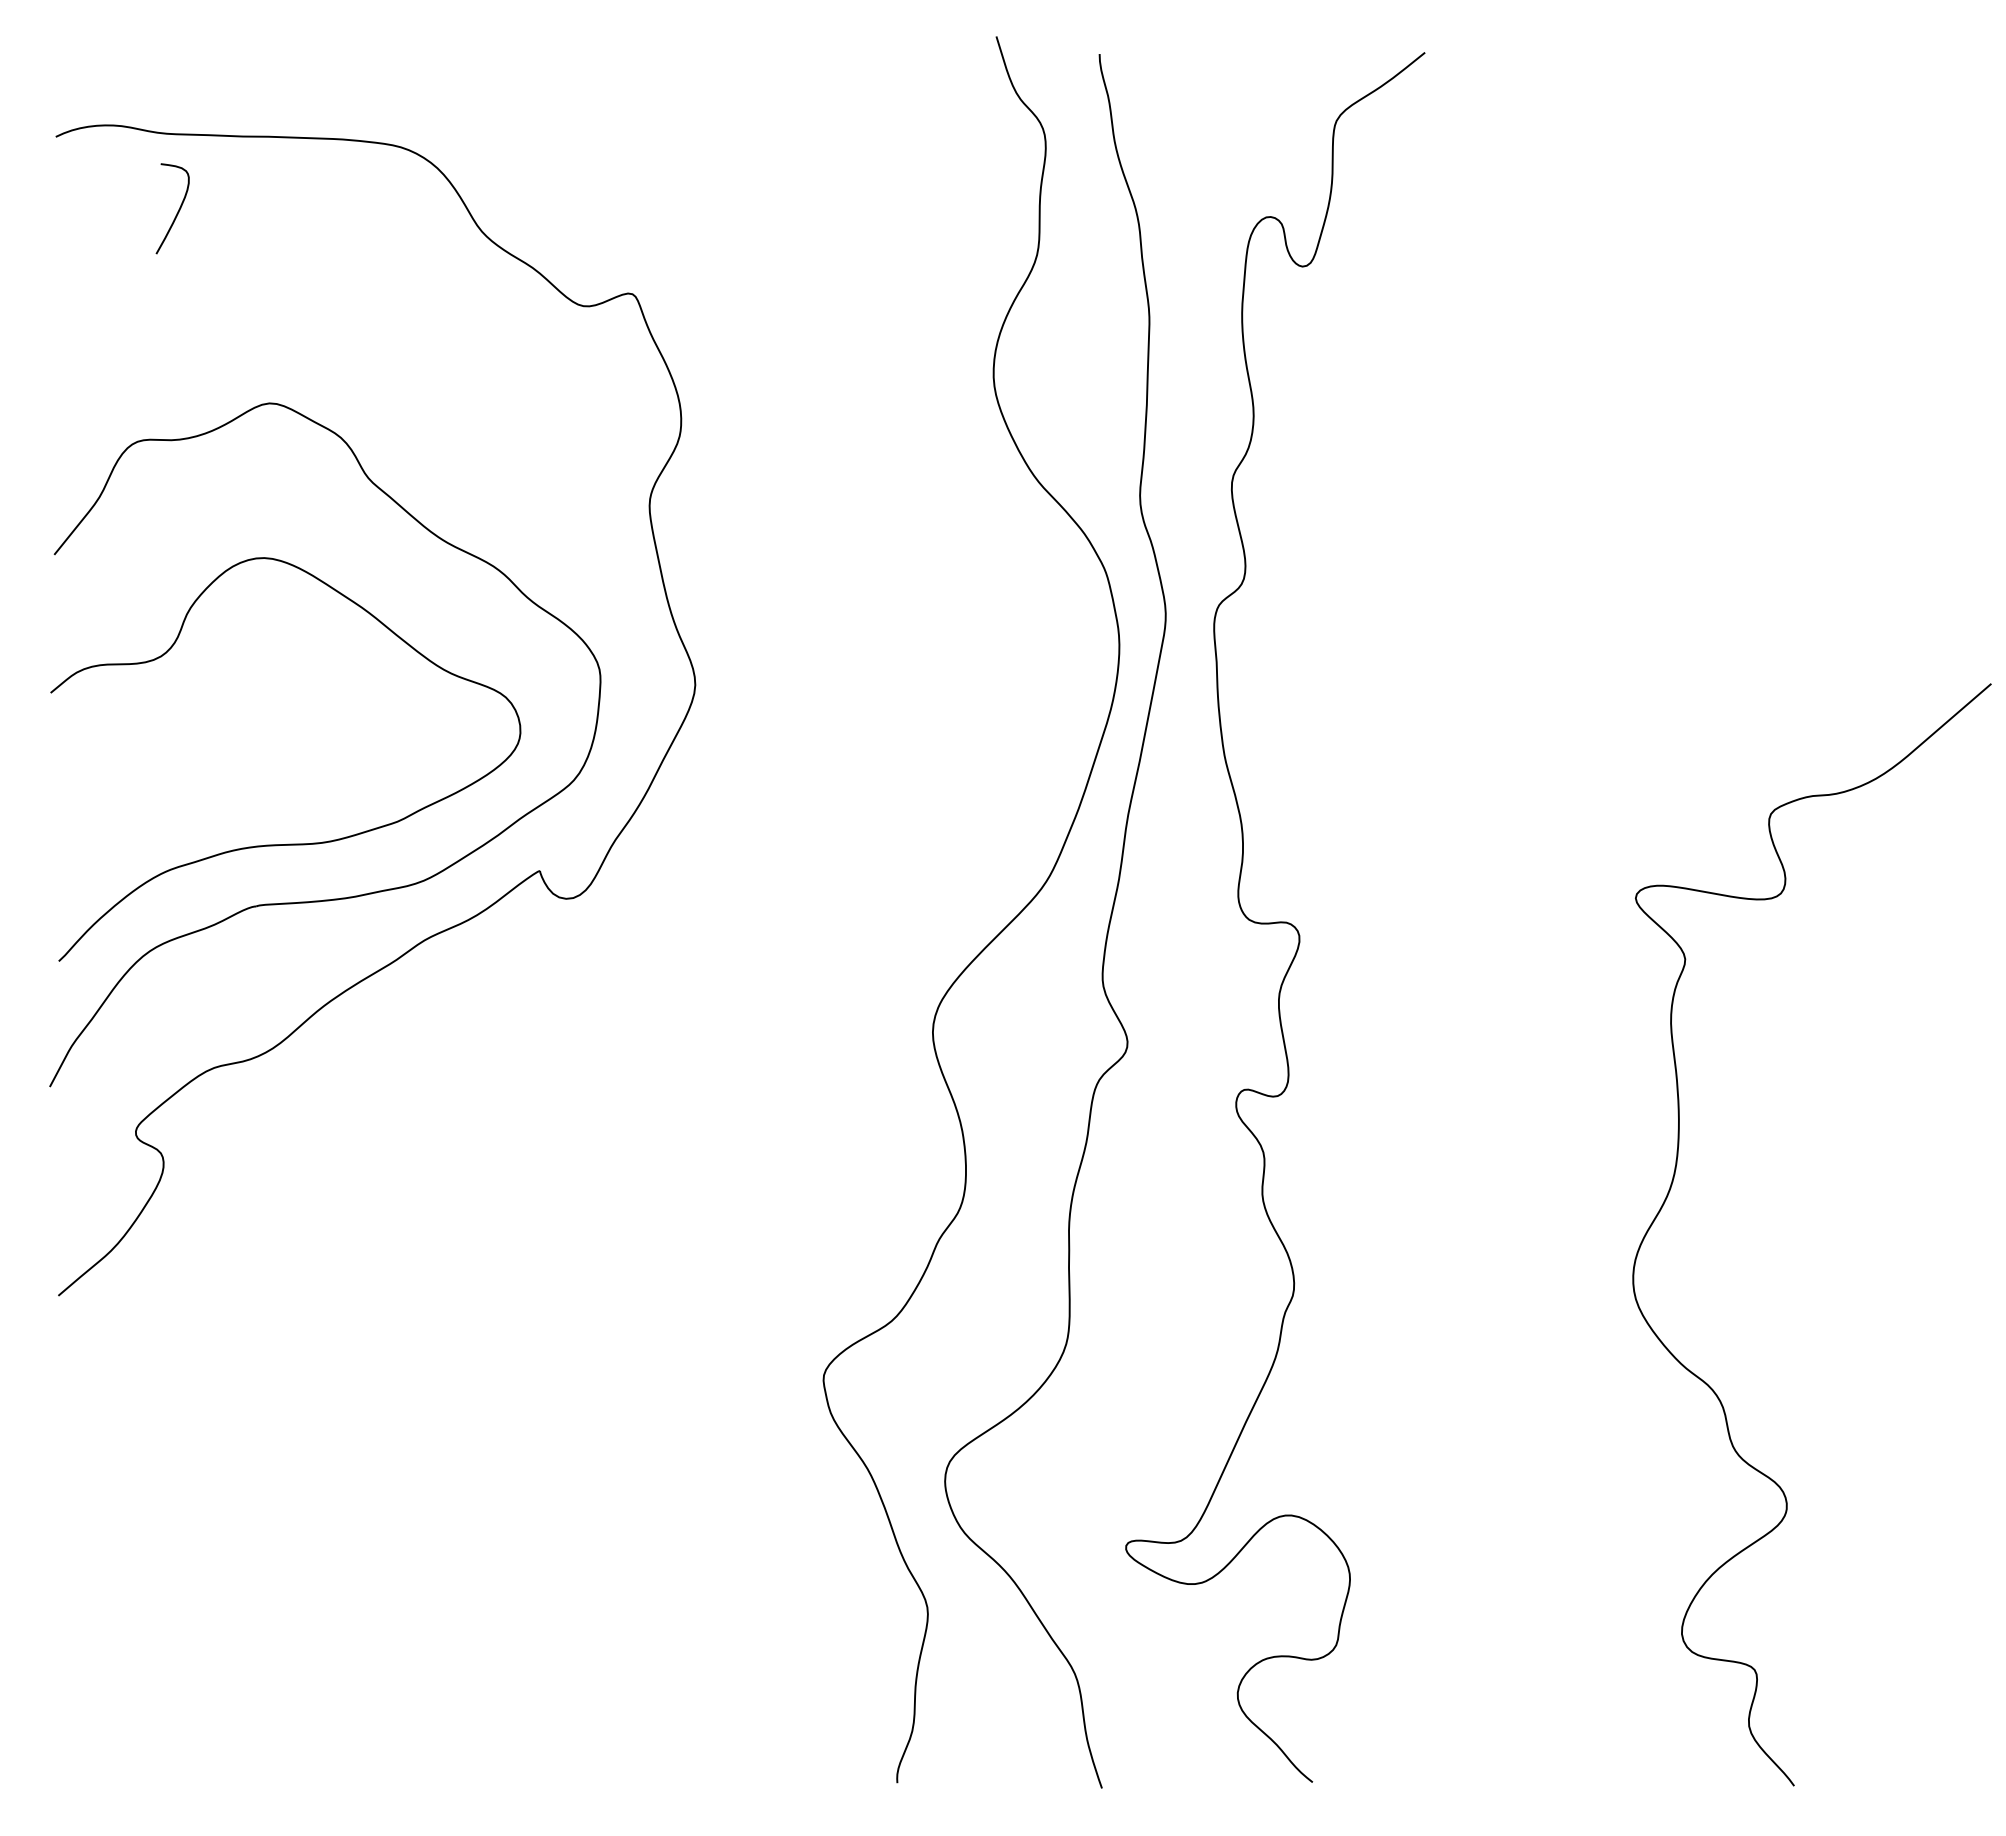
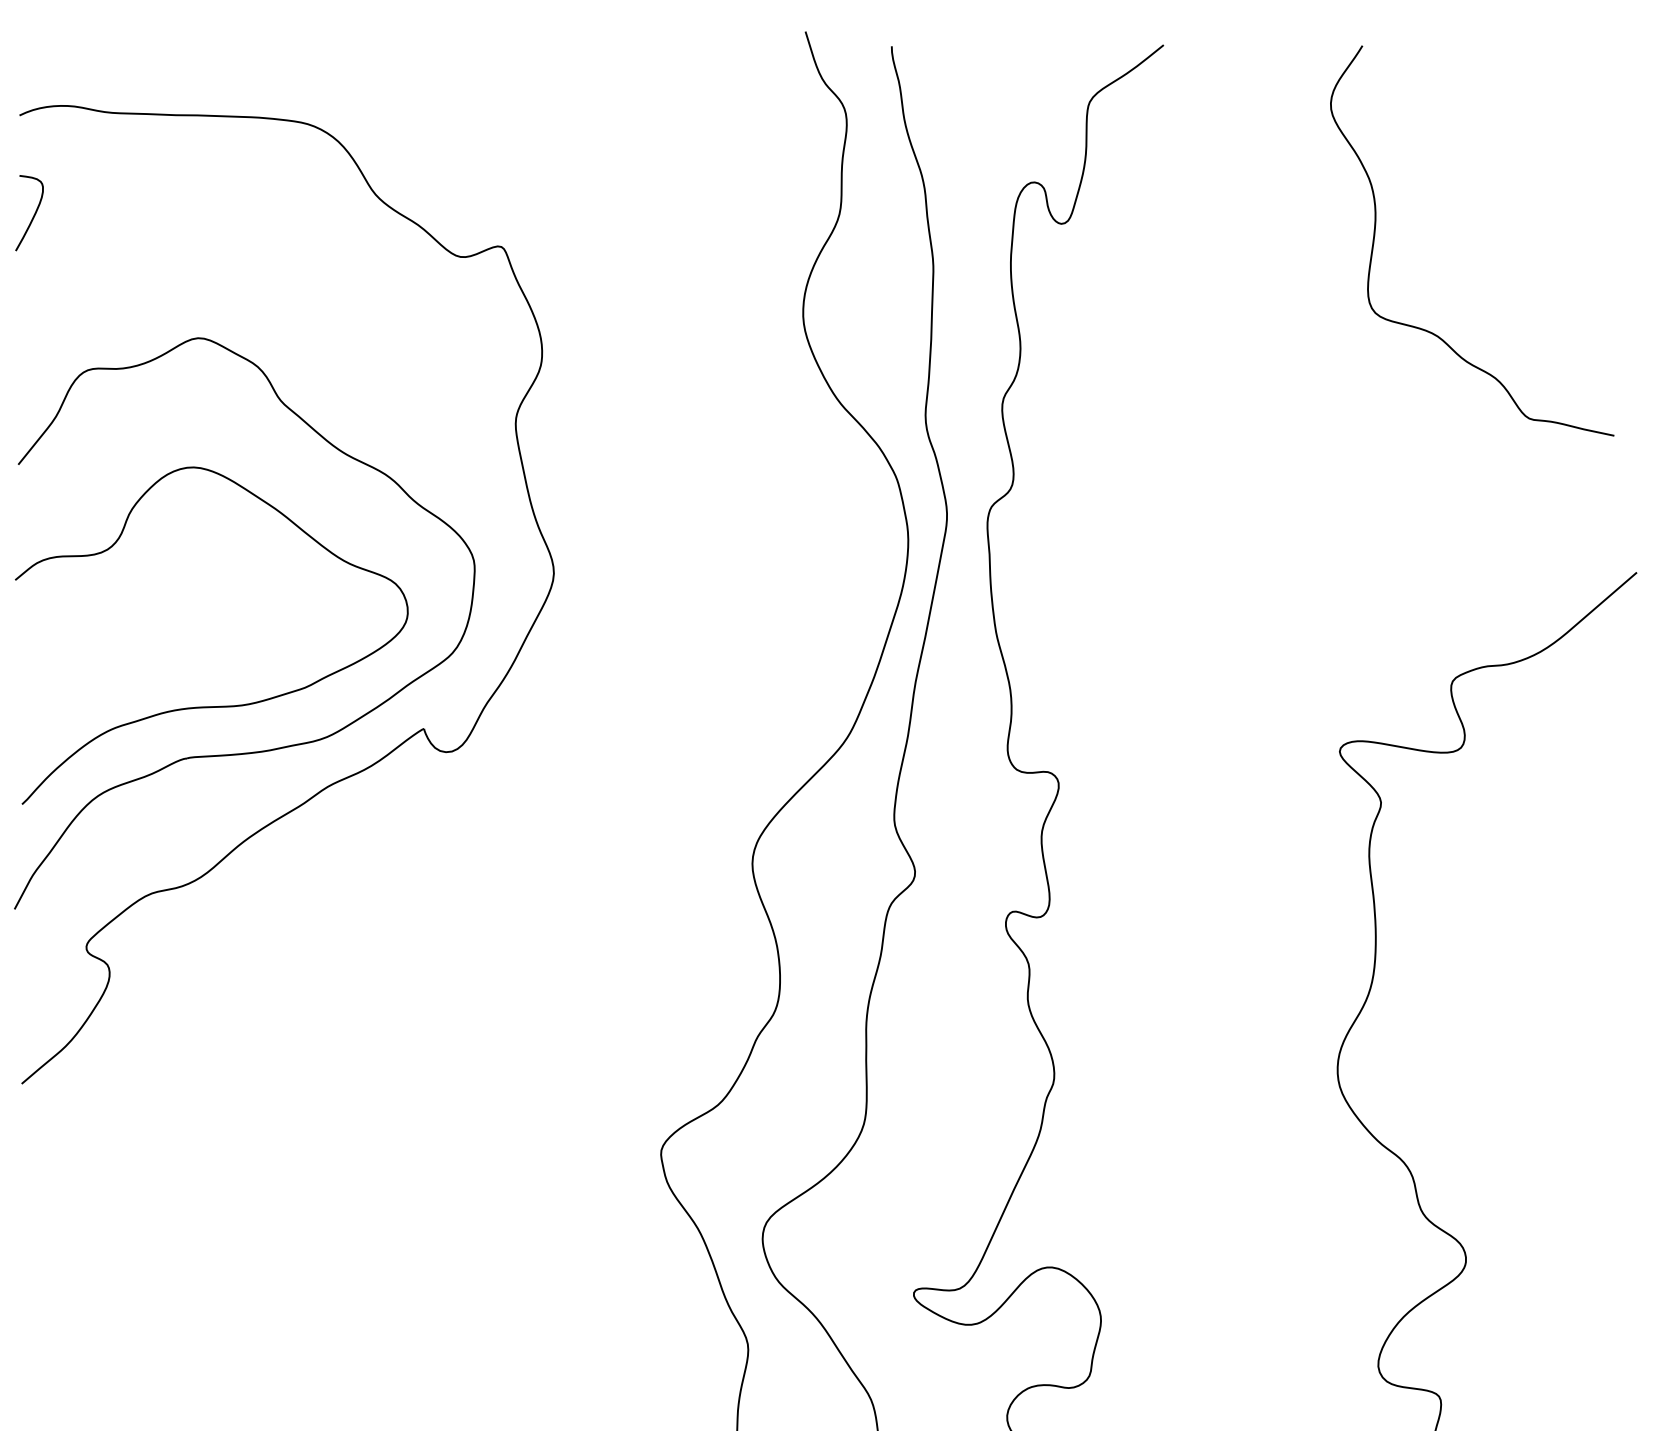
curve: (177, 211) -> (33, 215), moved
curve: (1678, 278) -> (1375, 233), added

